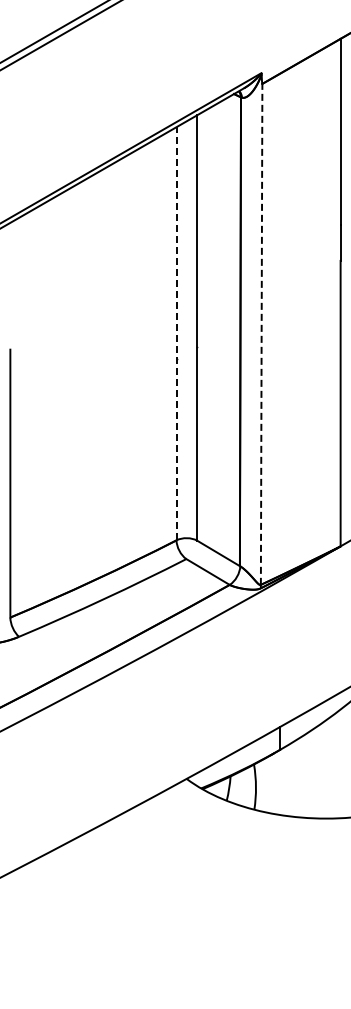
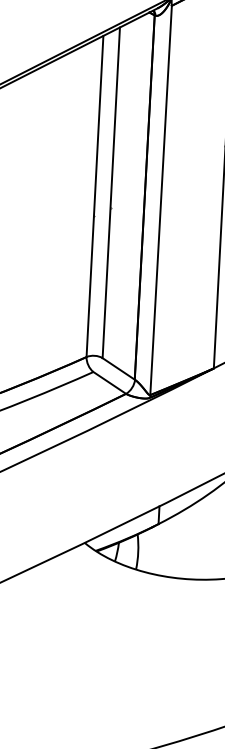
line: (176, 333) -> (94, 196), dashed -> solid
line: (261, 333) -> (161, 199), dashed -> solid

